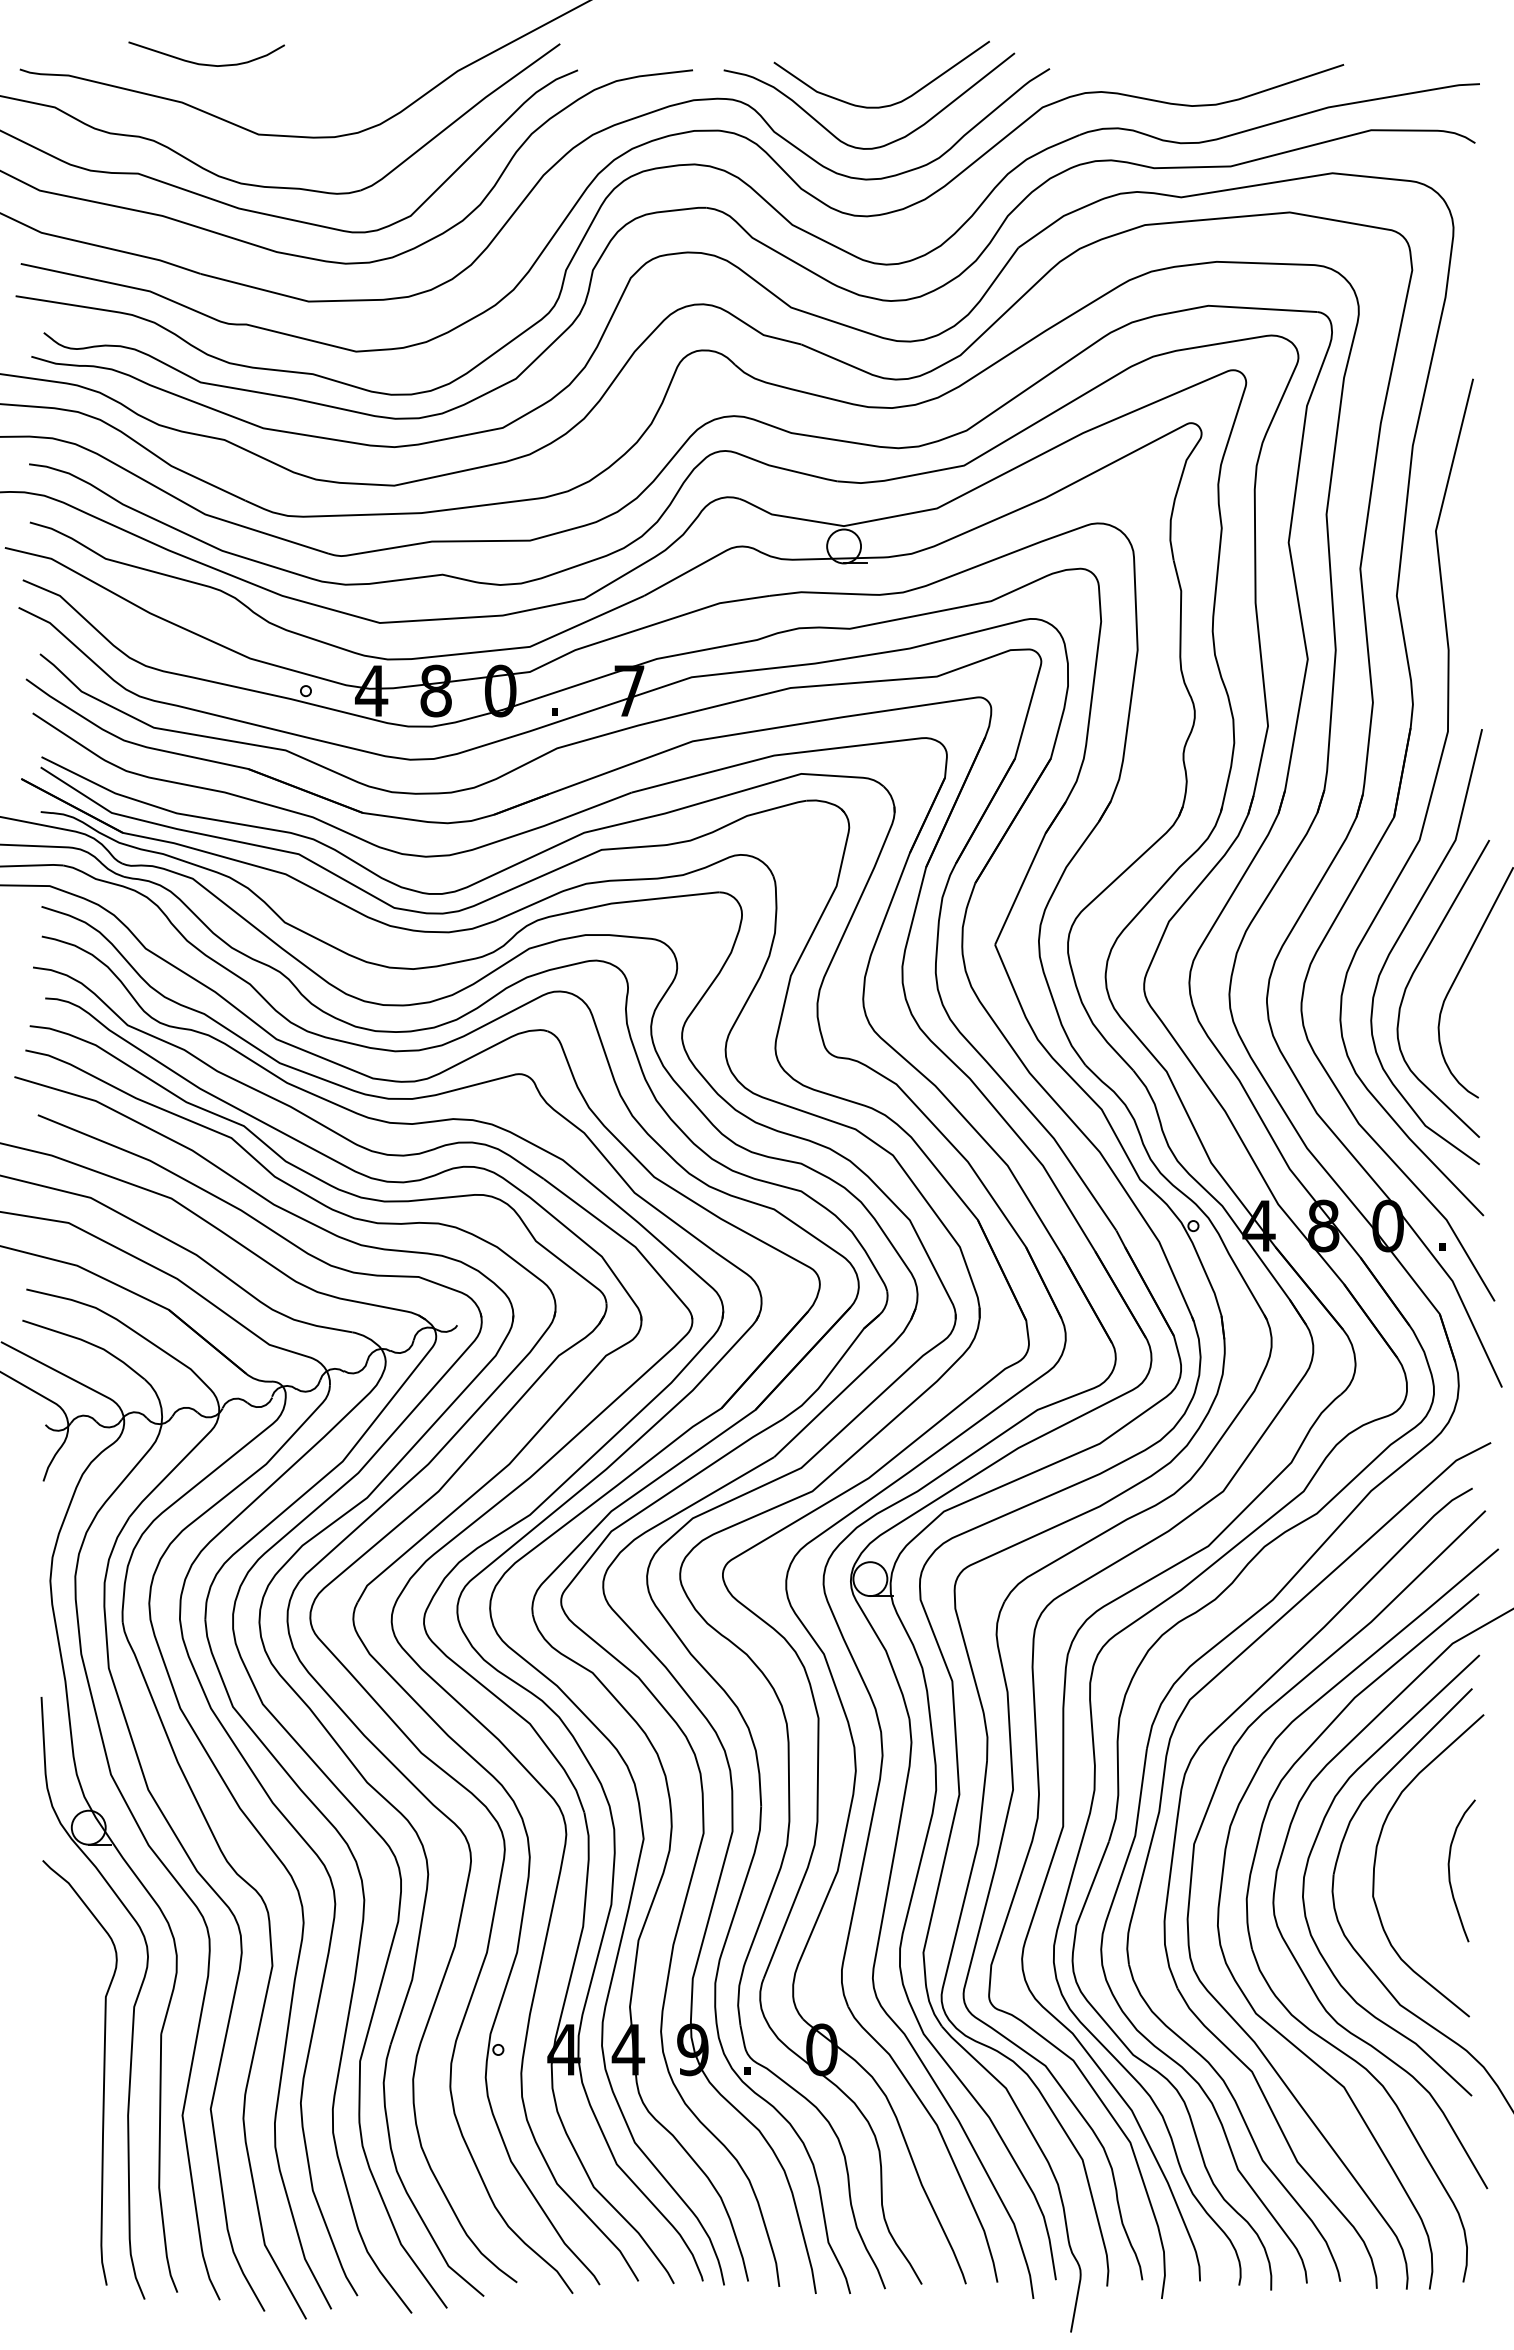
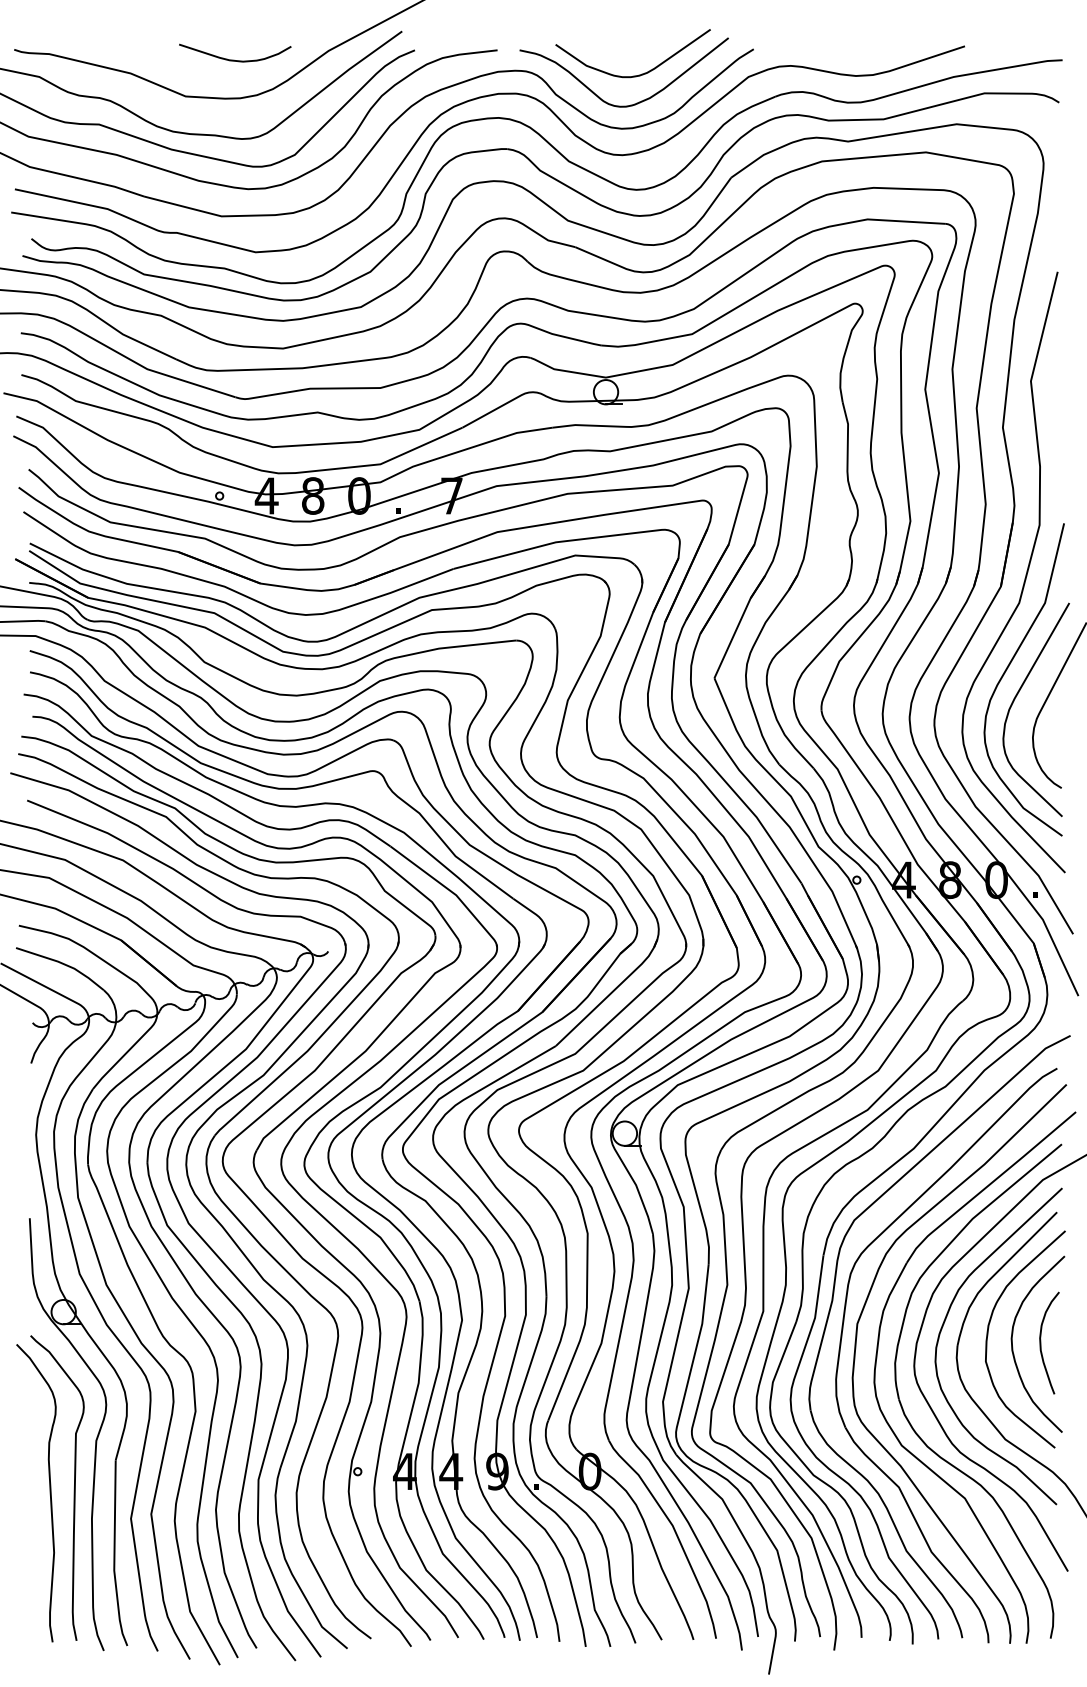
curve: (204, 63) -> (233, 59), moved
curve: (1410, 1872) -> (1012, 1344), added
curve: (69, 2079) -> (49, 1492), added

